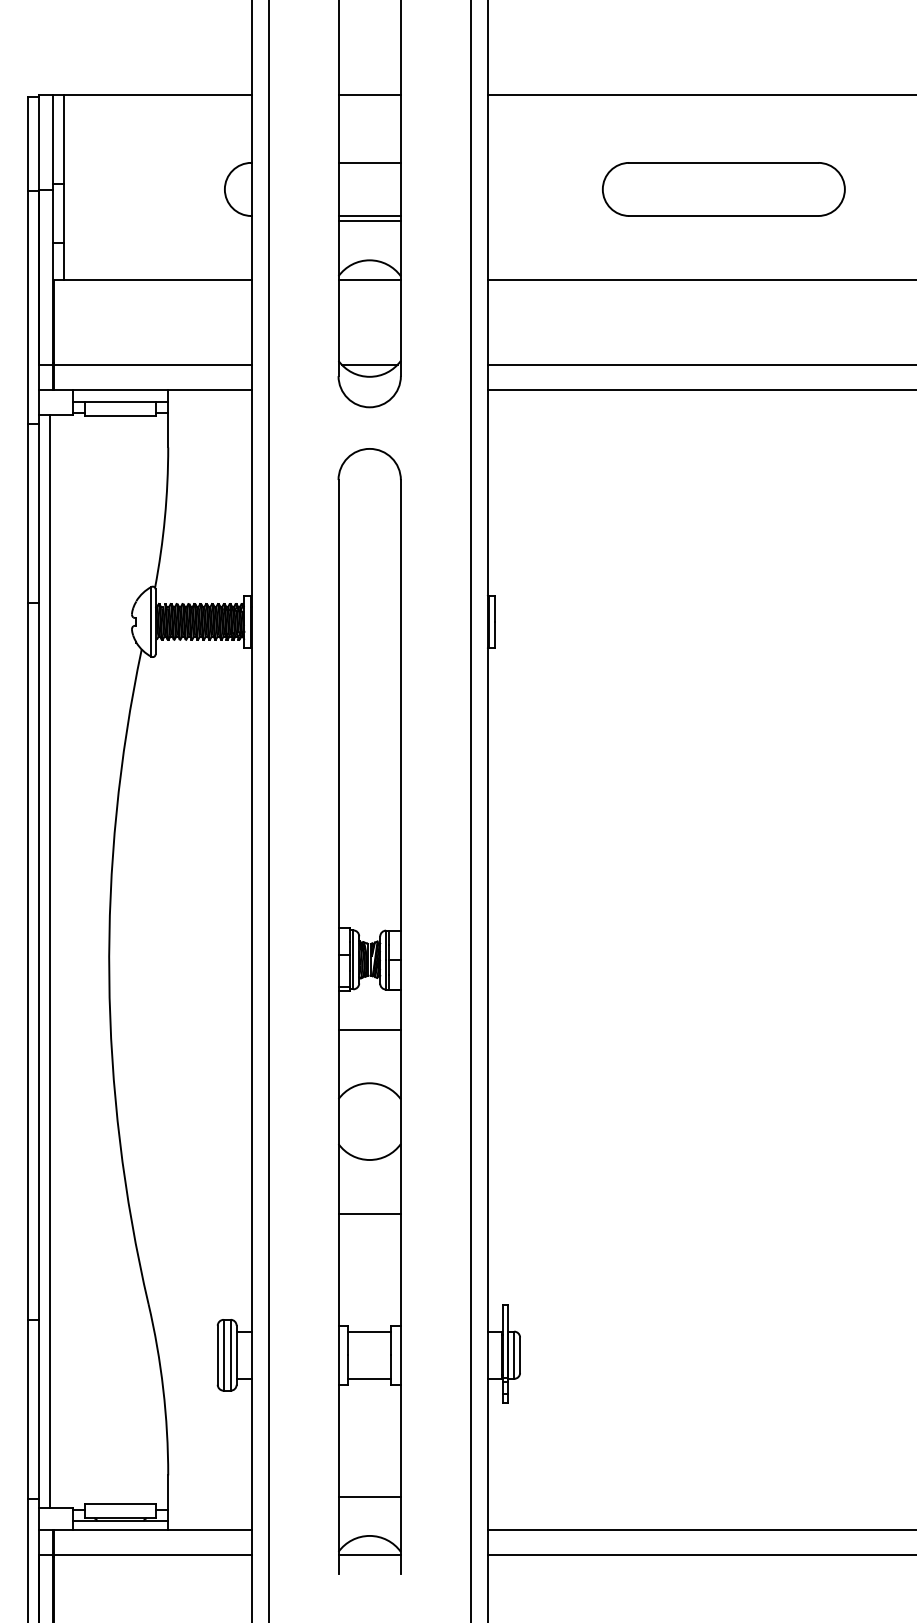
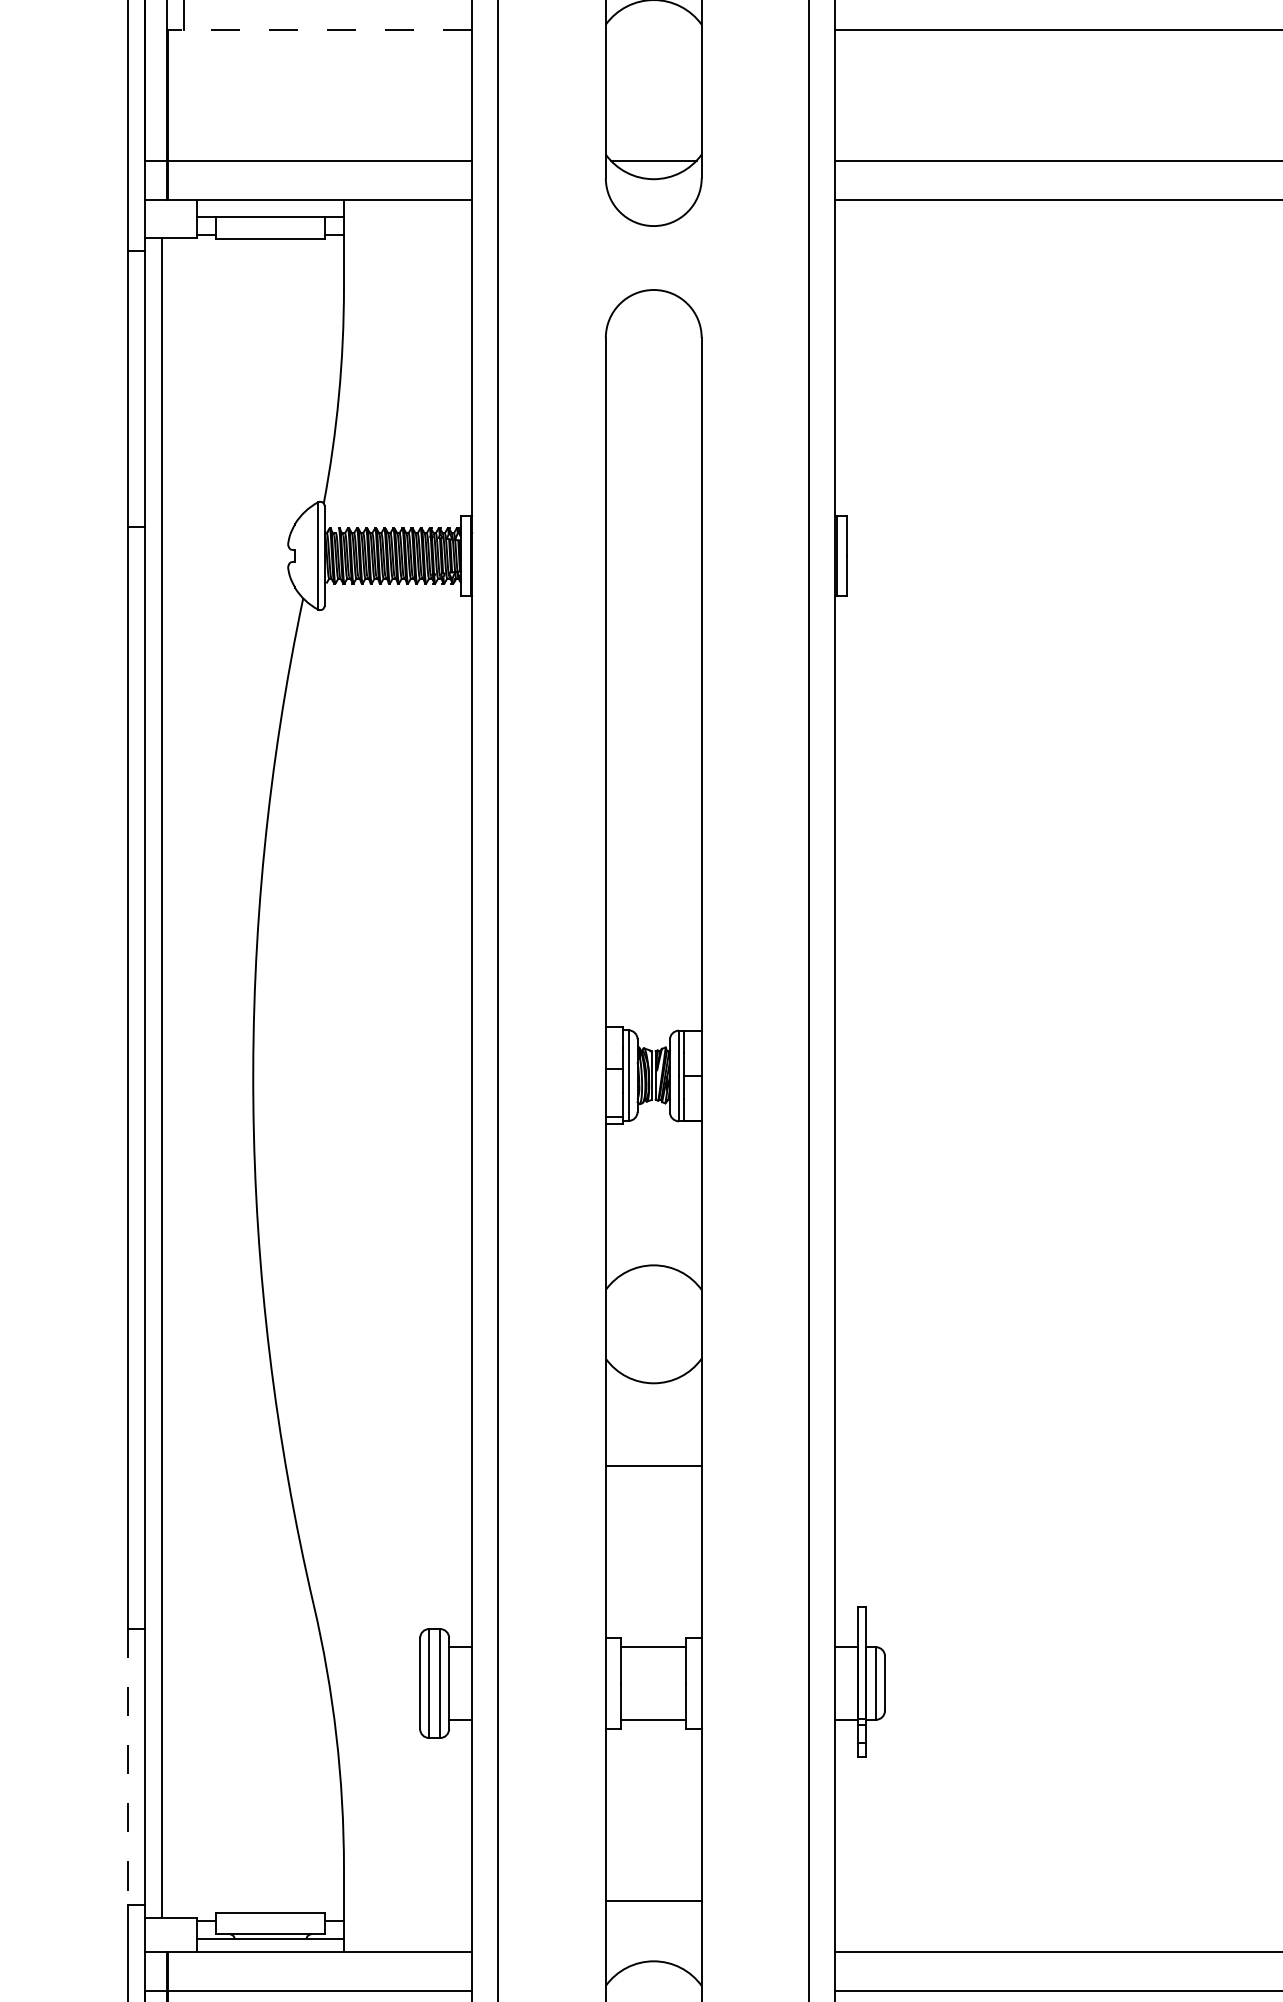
line: (152, 279) -> (319, 29), solid -> dashed
line: (369, 279) -> (653, 29), removed
line: (369, 1029) -> (653, 1182), removed
line: (27, 1409) -> (127, 1766), solid -> dashed
line: (369, 1555) -> (653, 1991), removed

